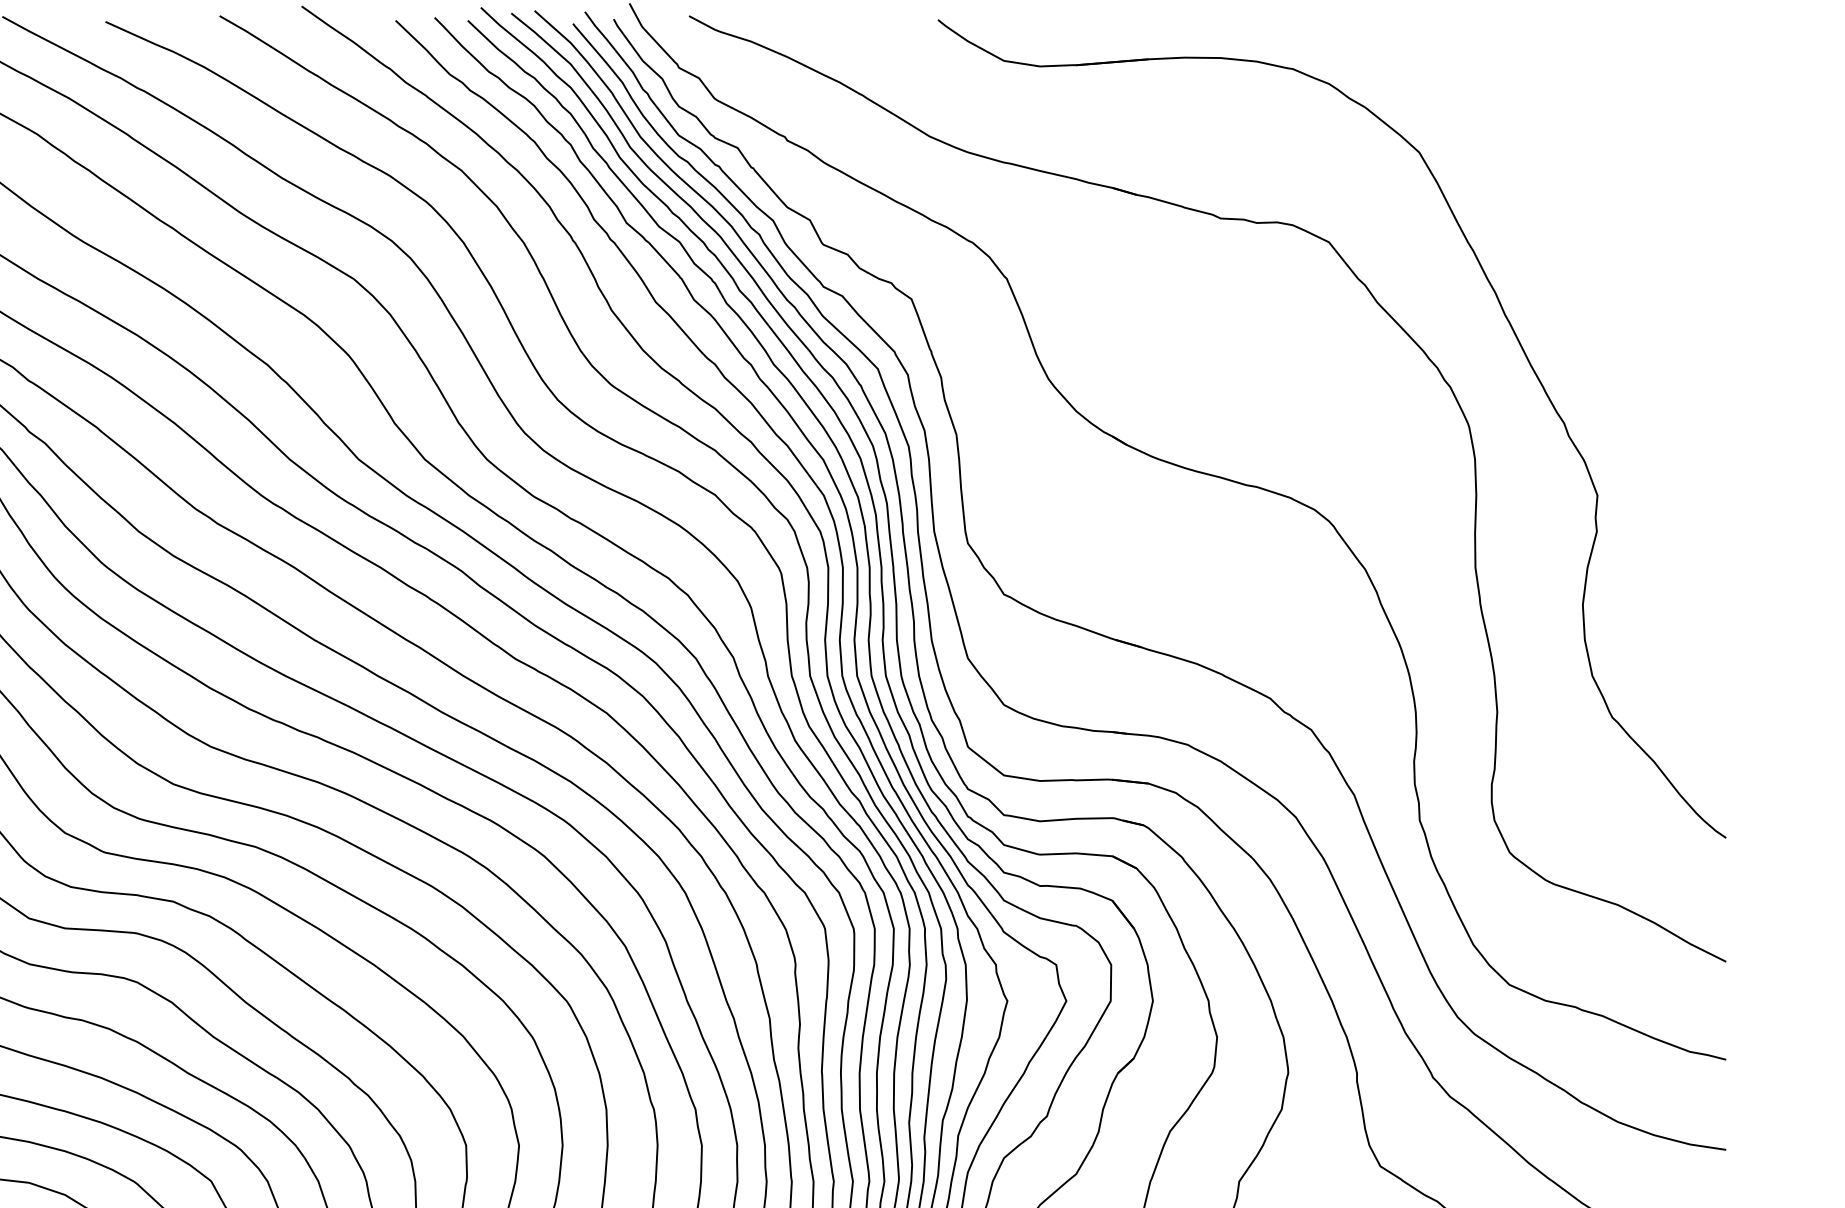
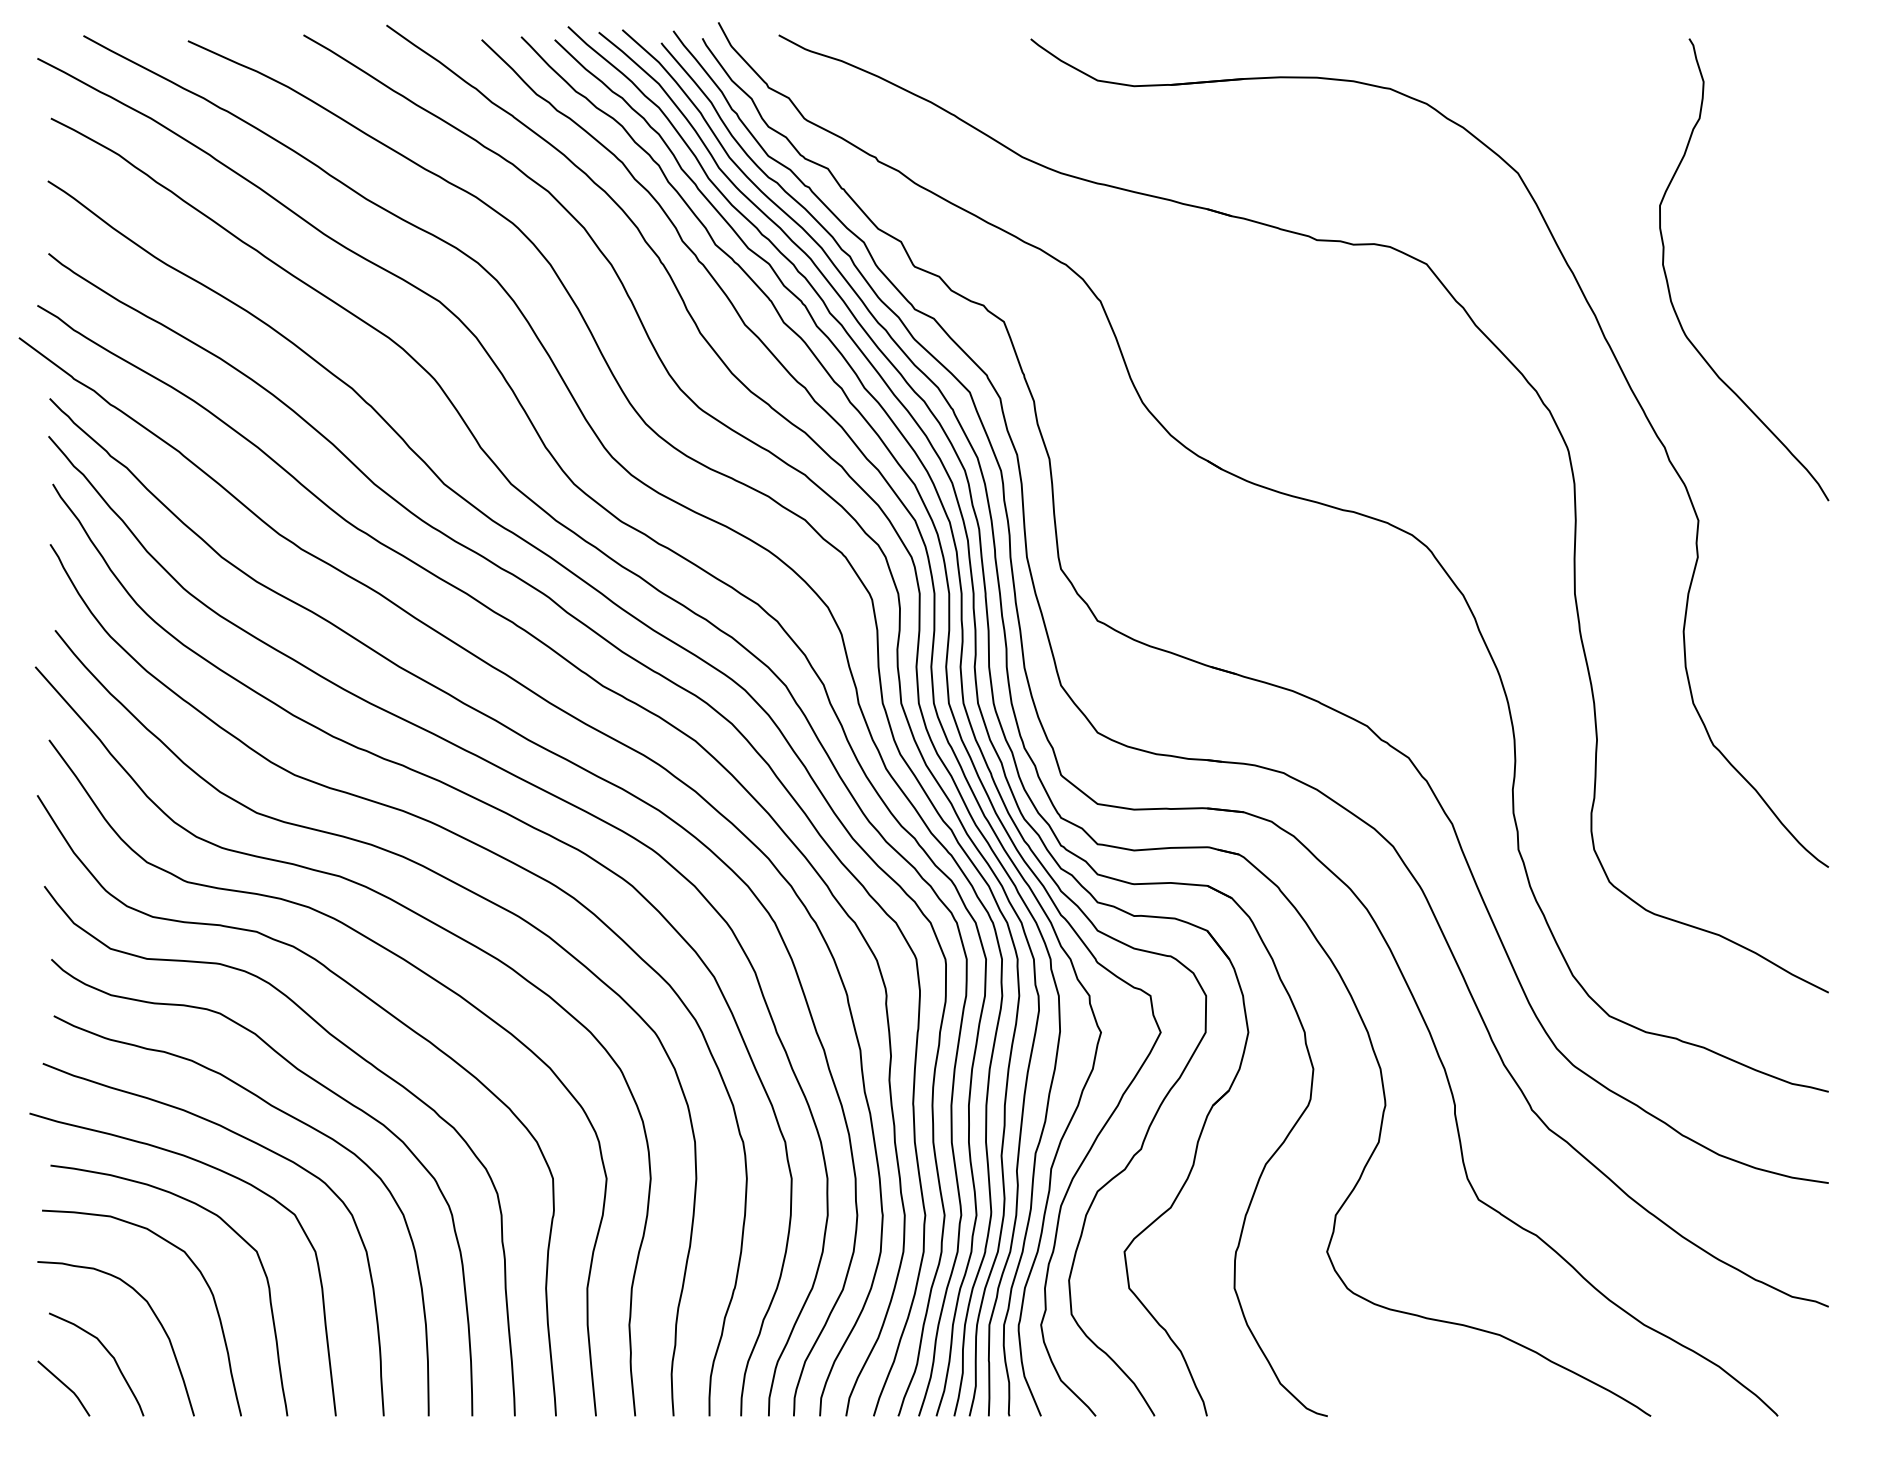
curve: (1567, 260) -> (1668, 282), added

